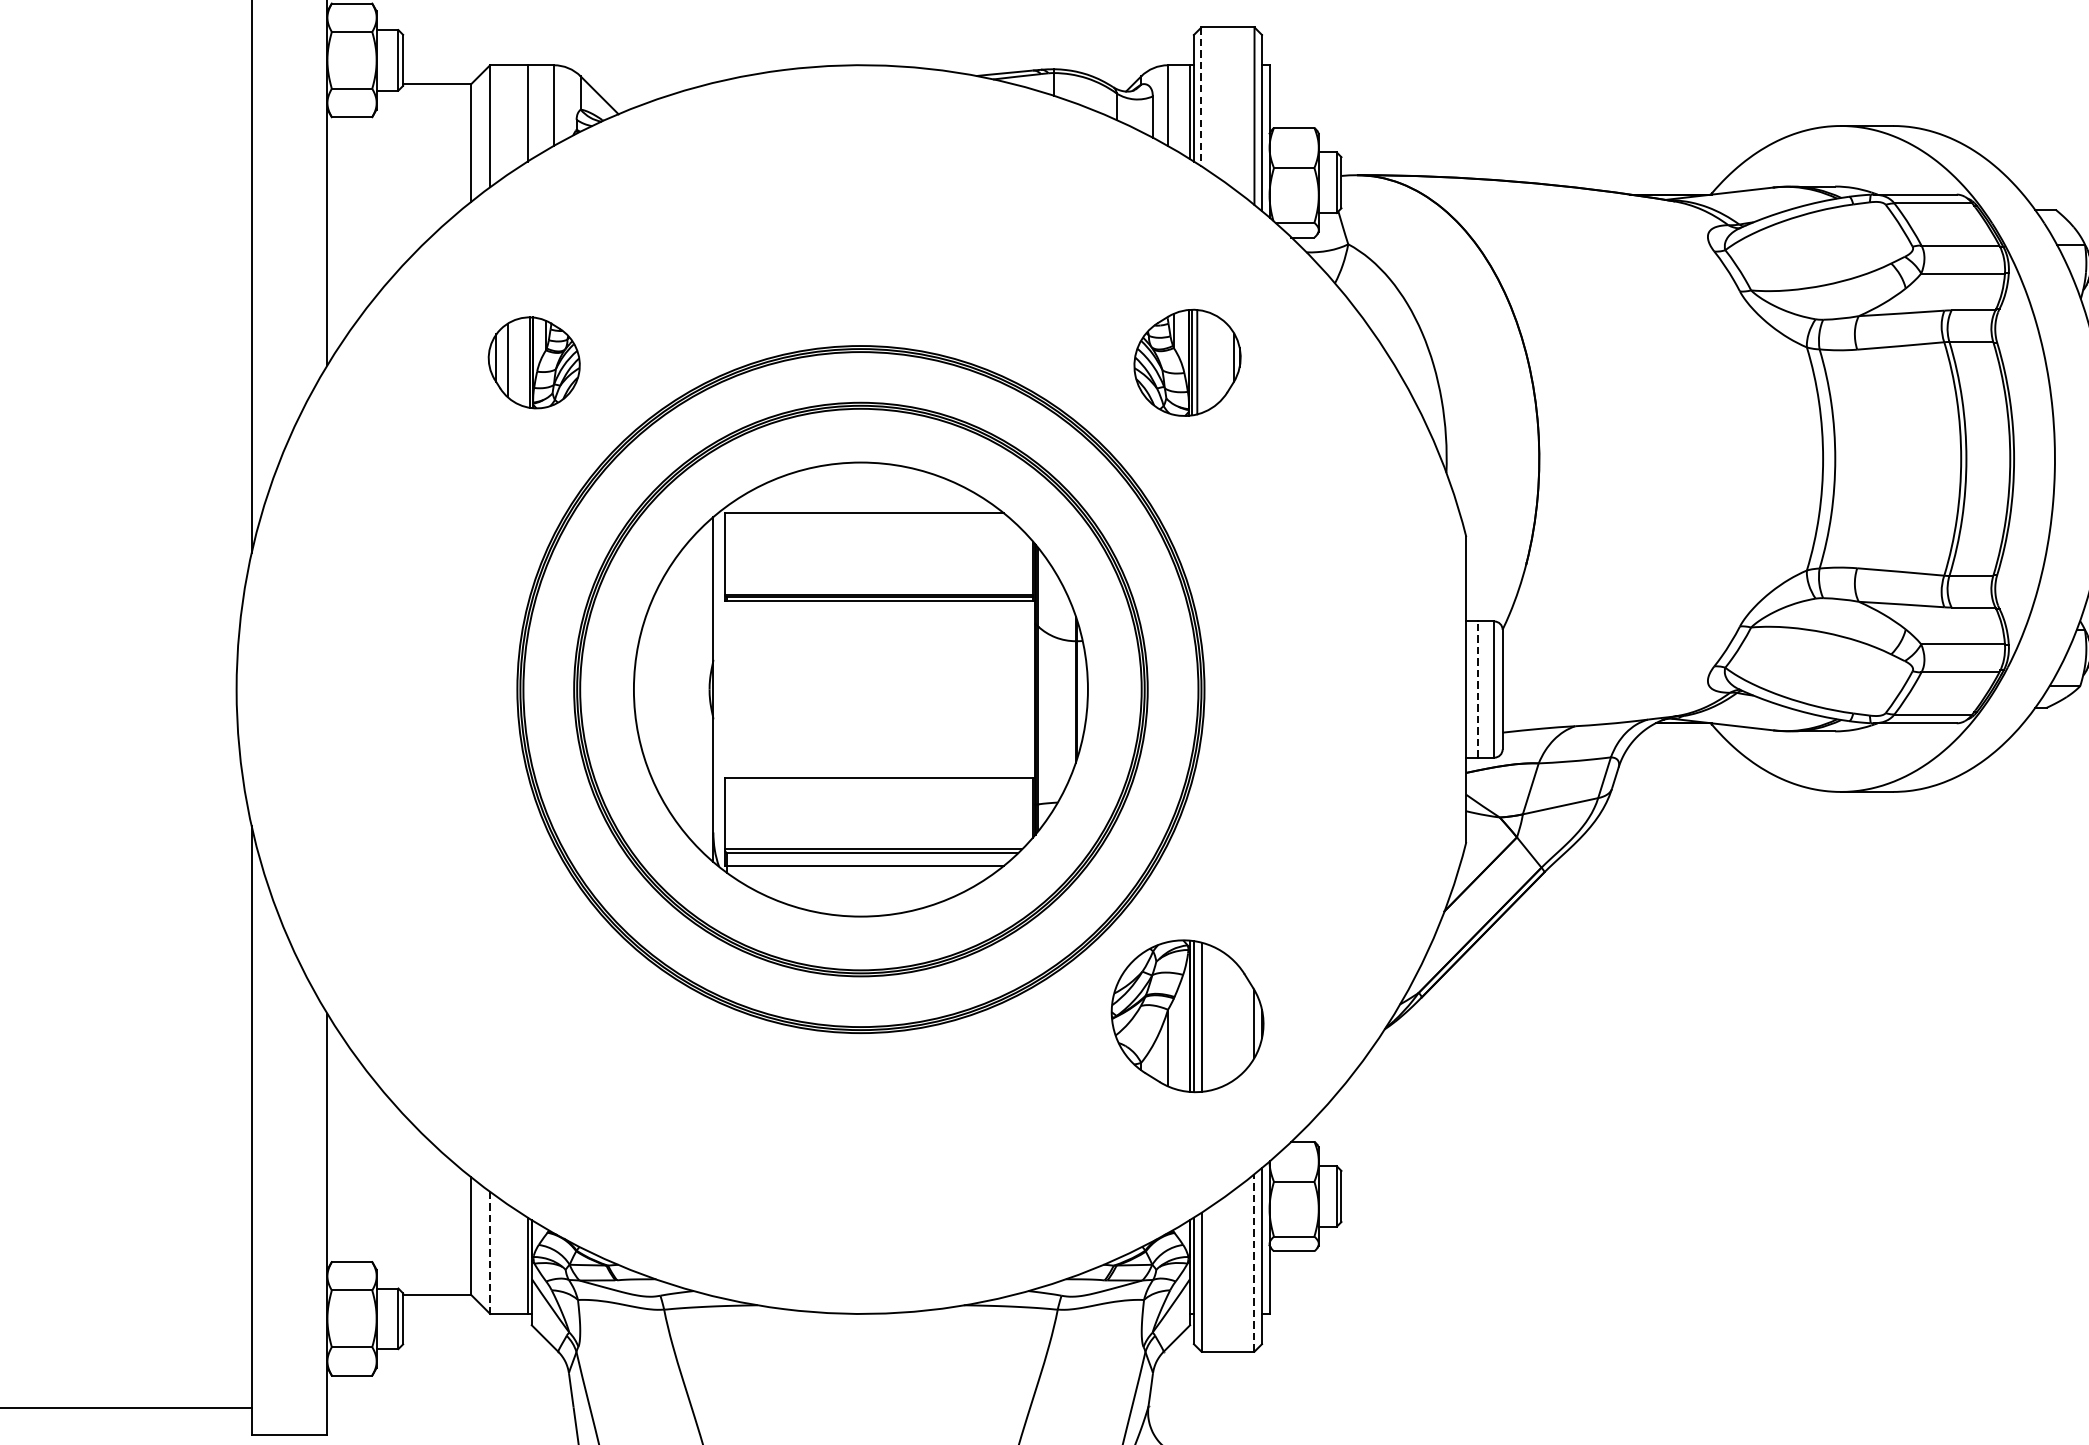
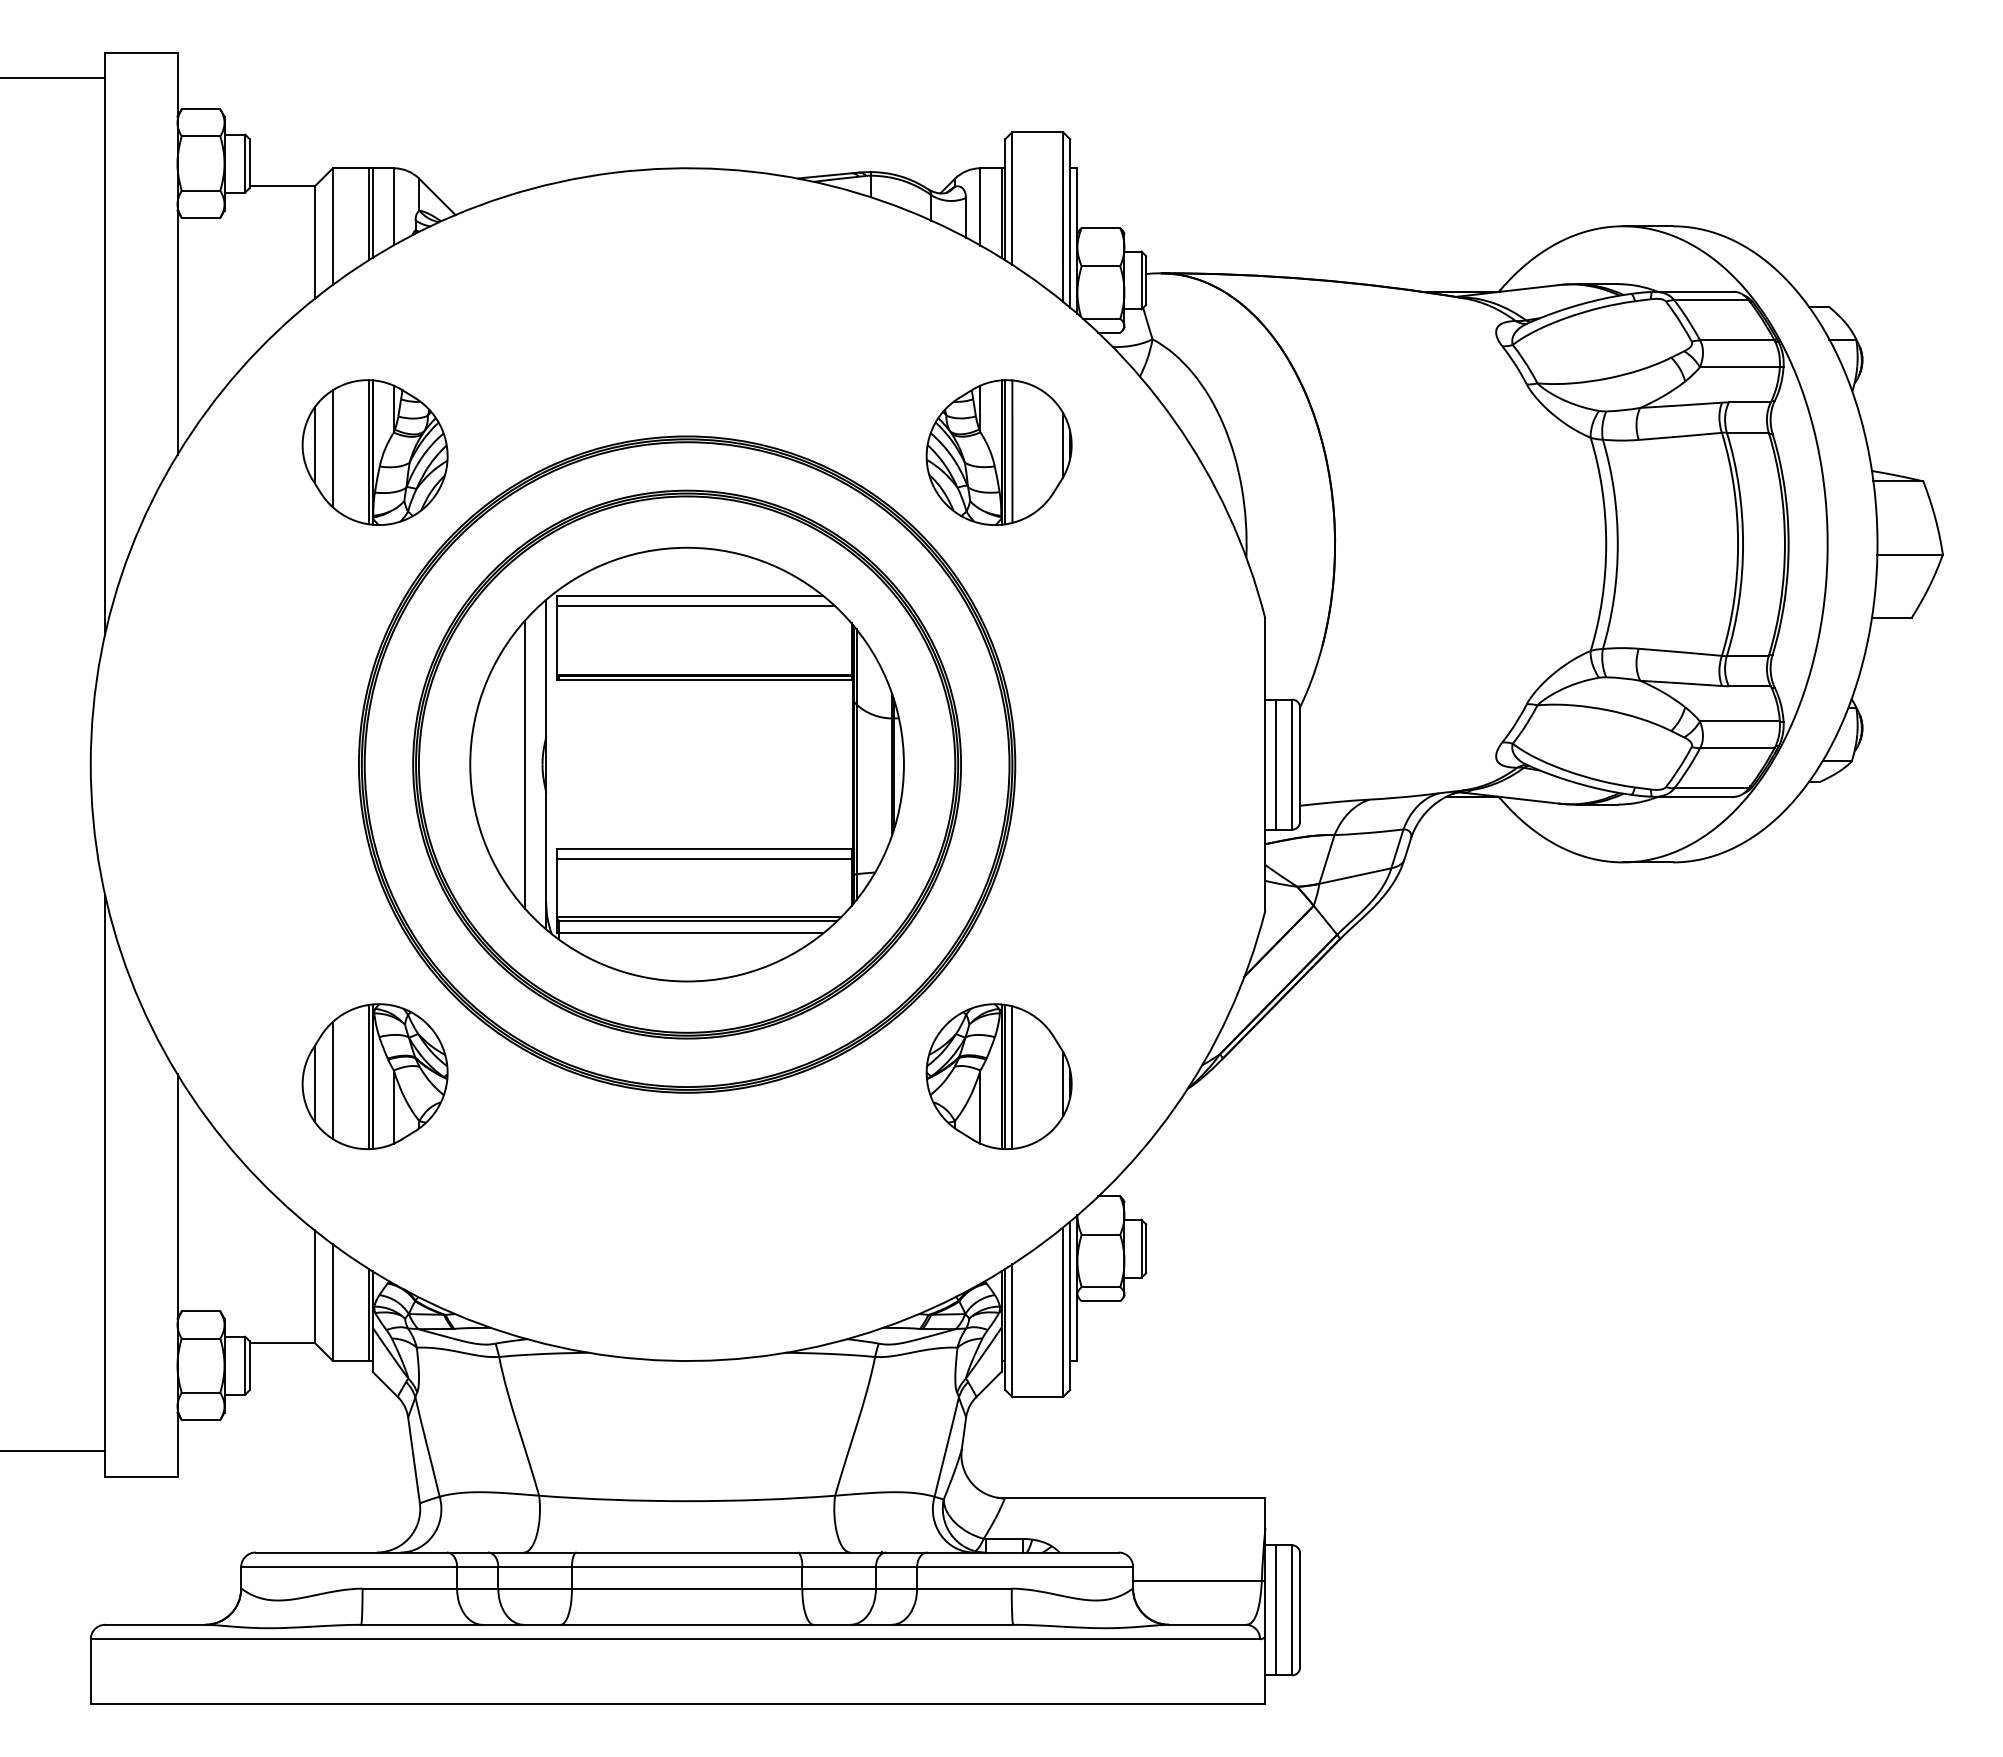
line: (1201, 97) -> (1012, 199), dashed -> solid
line: (531, 112) -> (372, 213), added
part: (533, 362) -> (374, 452), size x1.67
part: (1186, 362) -> (998, 452), size x1.43
line: (869, 522) -> (695, 605), added
line: (691, 689) -> (525, 764), added
line: (1477, 689) -> (1276, 764), dashed -> solid
line: (879, 788) -> (704, 859), added
part: (533, 1016) -> (374, 1076), added
line: (489, 1253) -> (332, 1303), dashed -> solid
line: (1253, 1263) -> (1062, 1312), dashed -> solid

